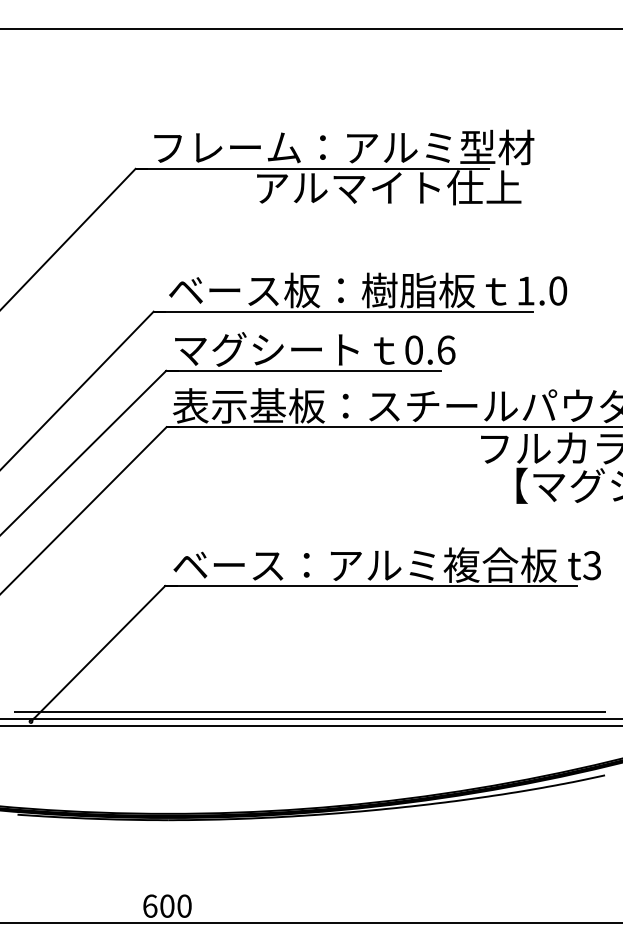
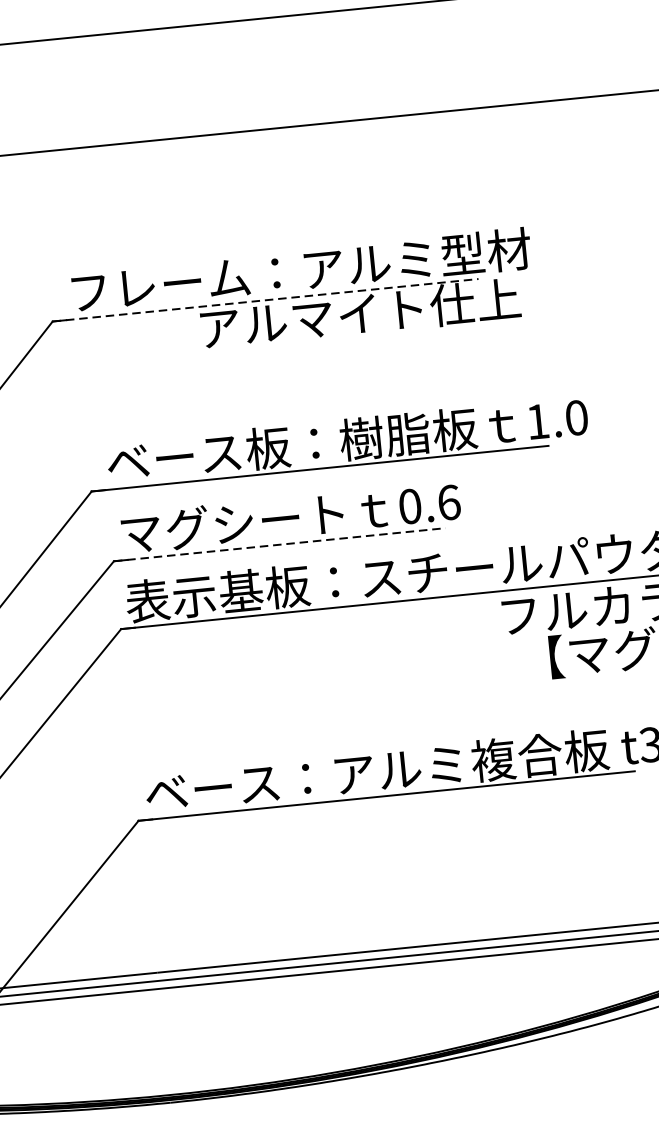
line: (312, 168) -> (265, 299), solid -> dashed
line: (303, 370) -> (279, 544), solid -> dashed

